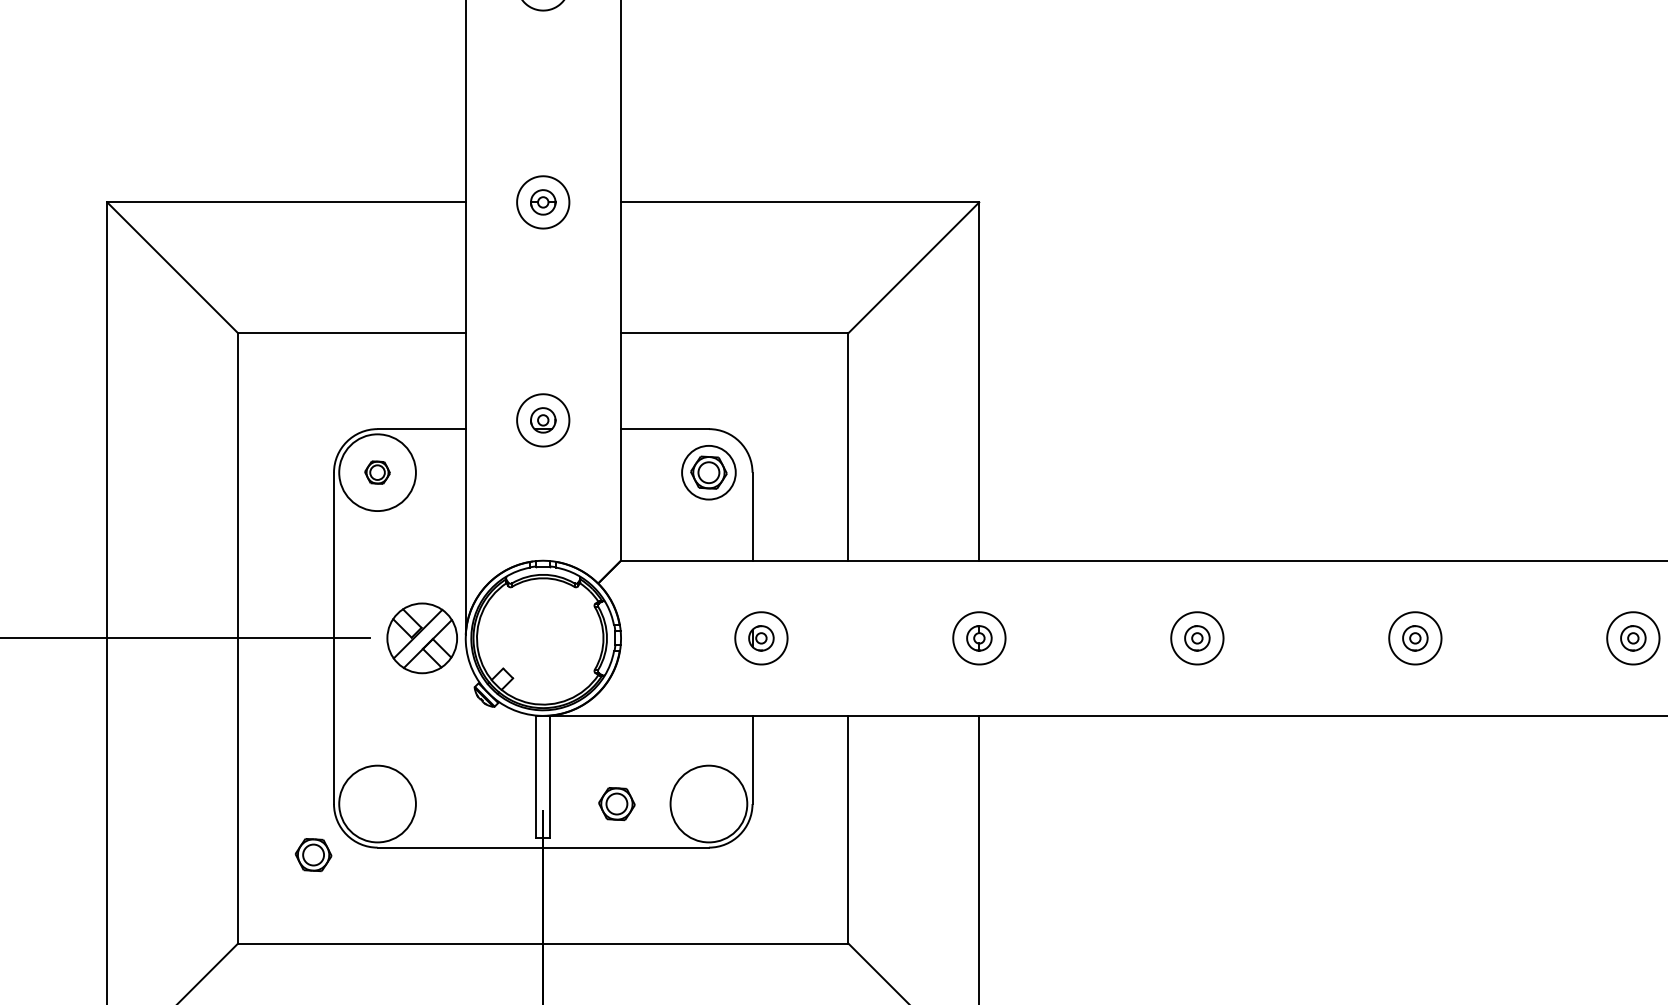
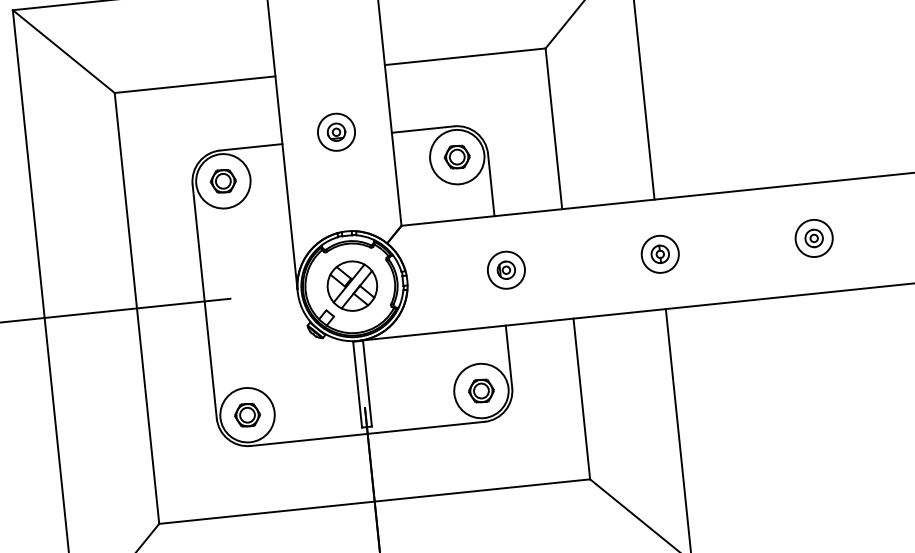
part: (377, 472) -> (223, 181), size x1.43
circle: (708, 472) -> (456, 157), size x1.43
part: (421, 638) -> (351, 286), moved
part: (616, 804) -> (481, 391), moved
part: (313, 854) -> (247, 414), moved

